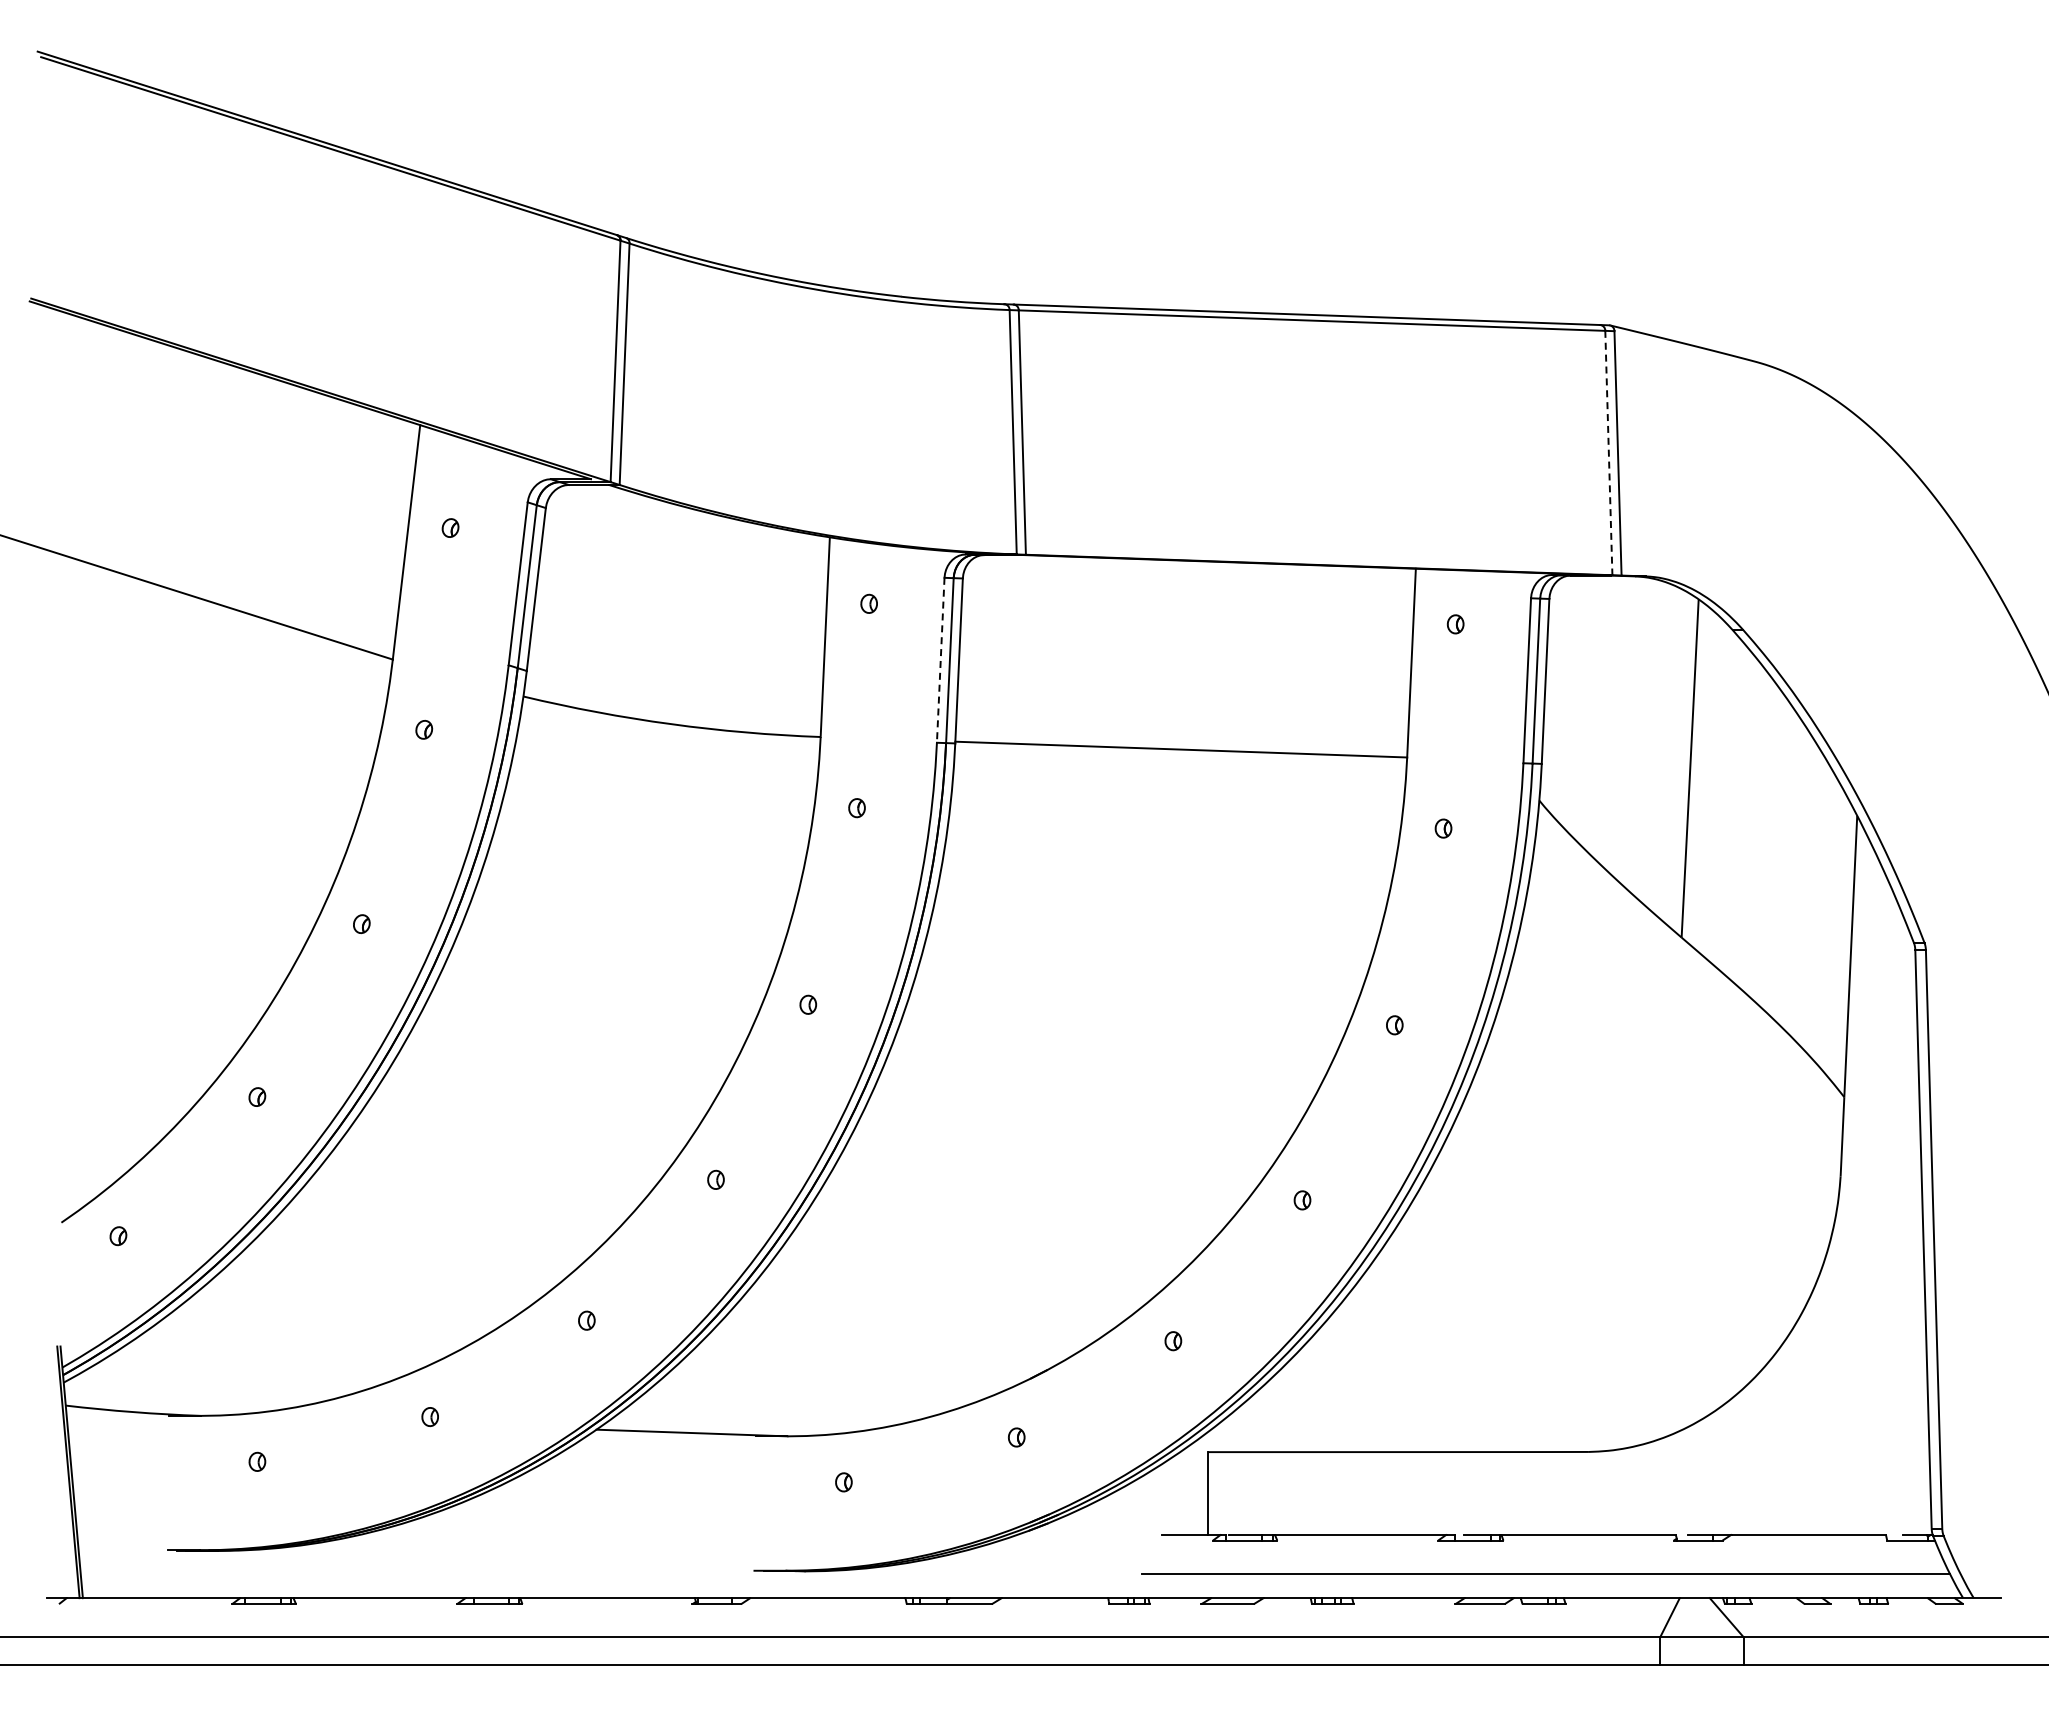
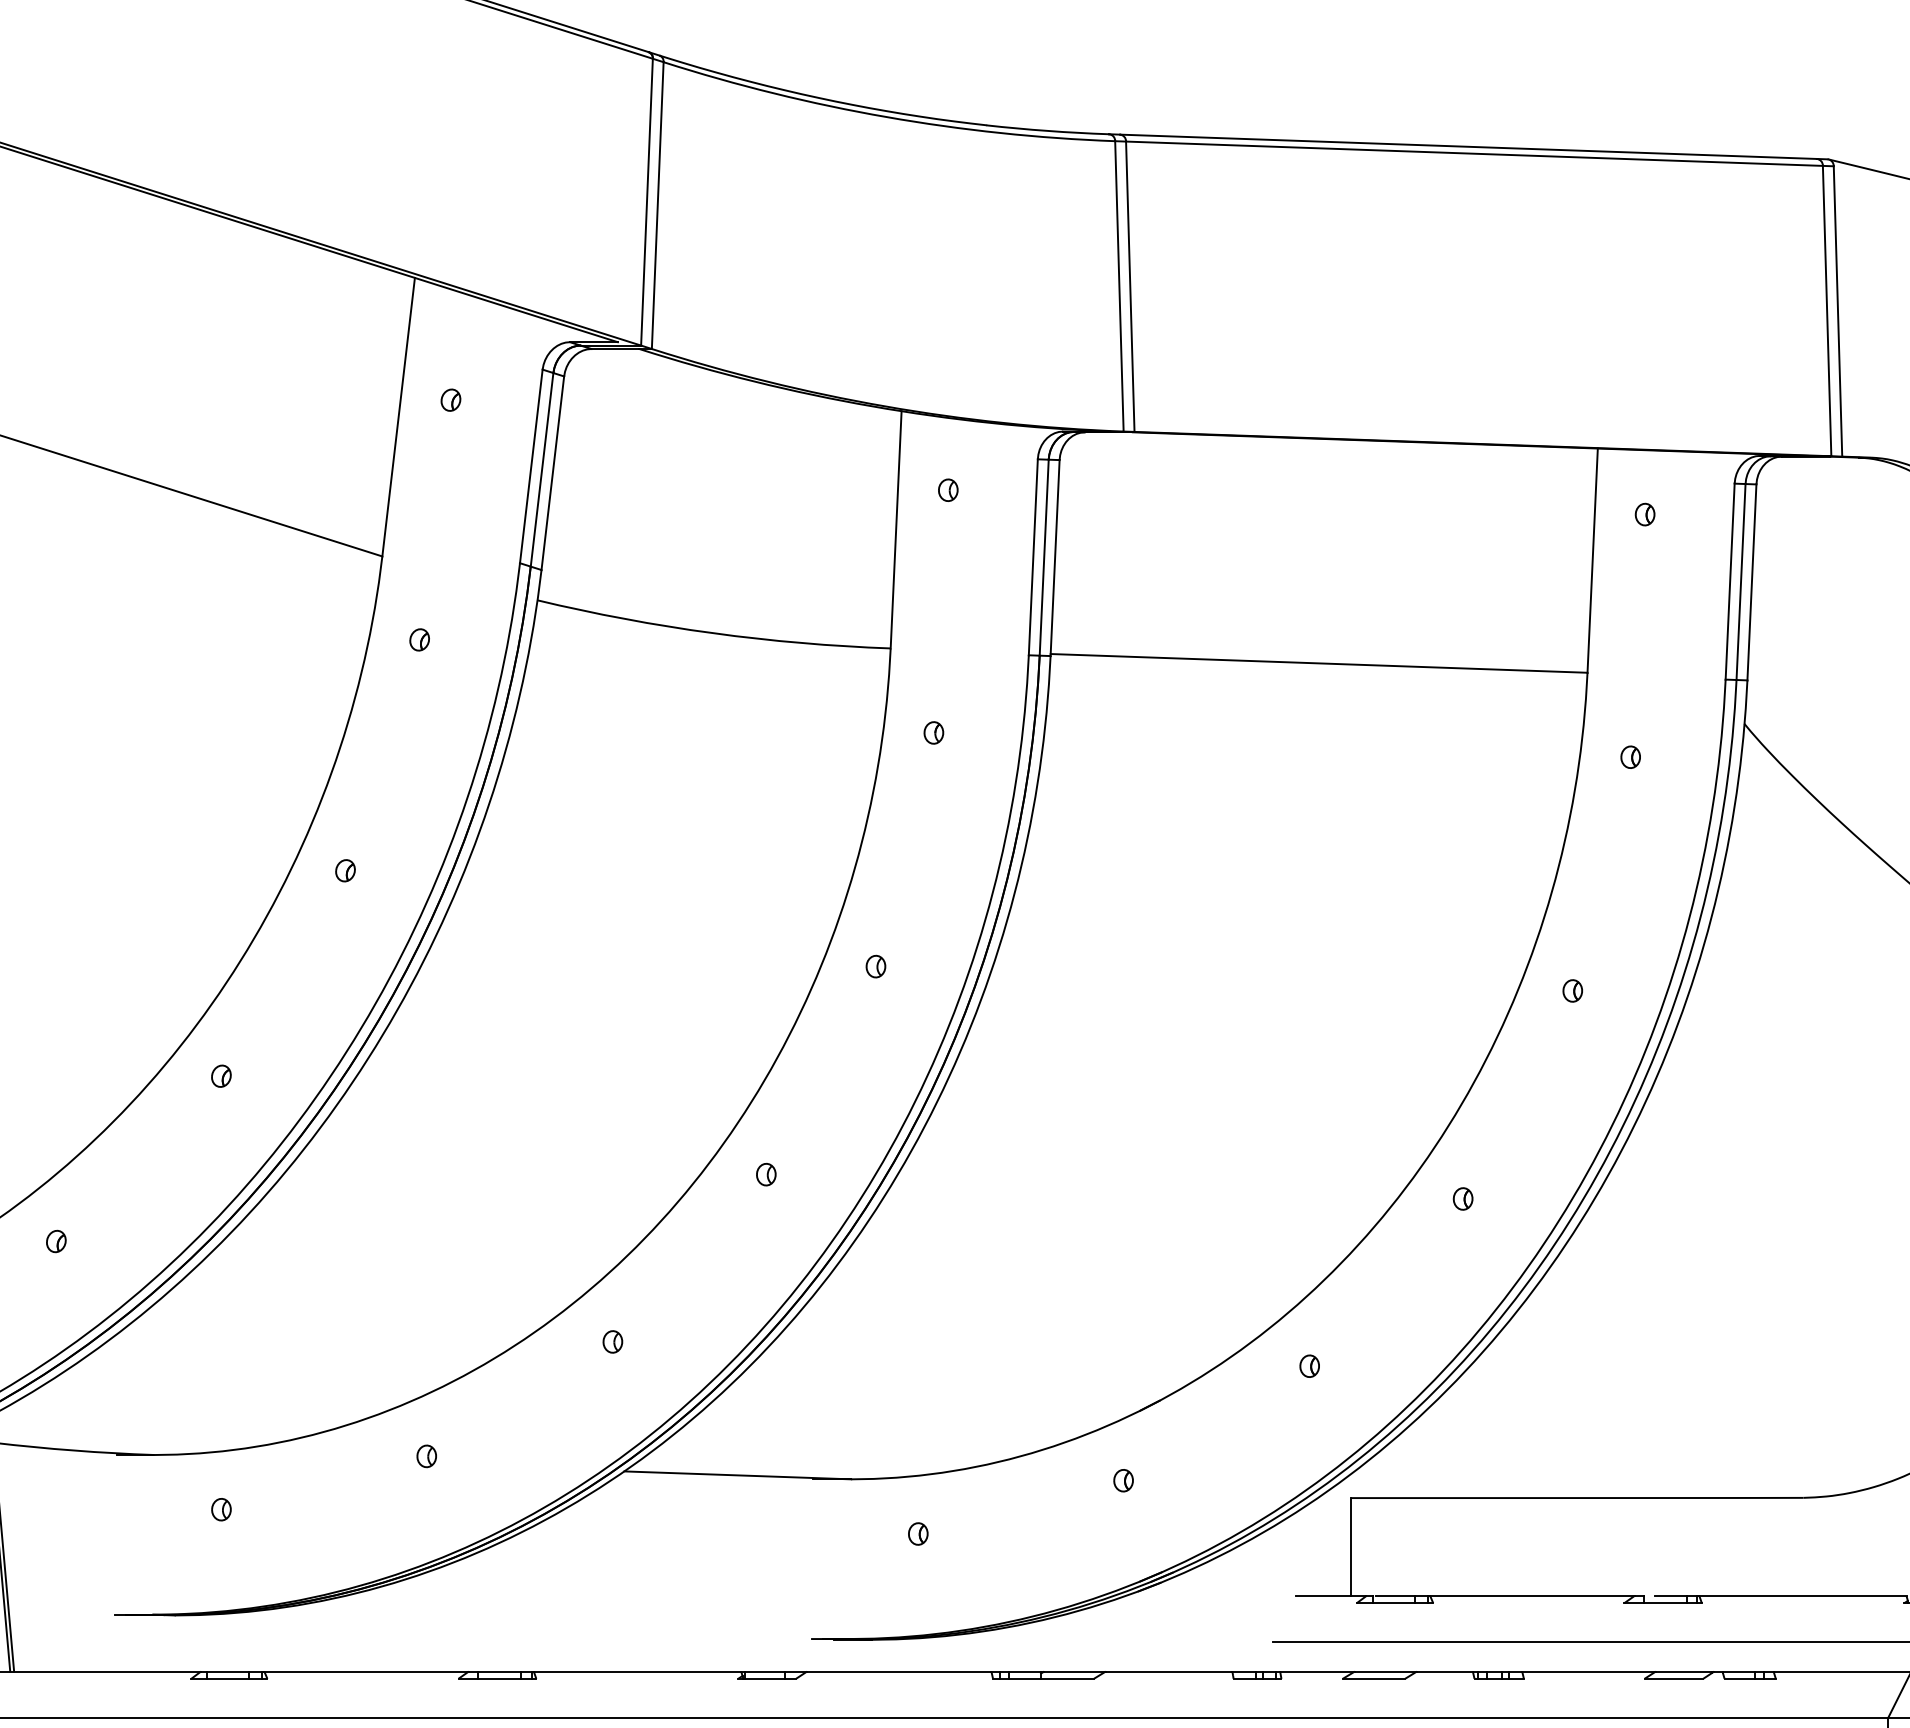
line: (1608, 453) -> (1826, 311), dashed -> solid
line: (940, 660) -> (1033, 557), dashed -> solid

